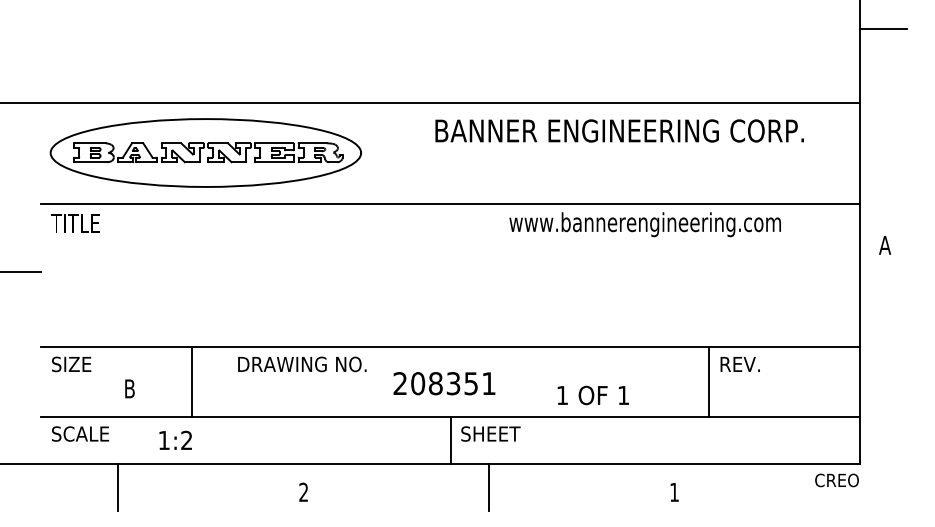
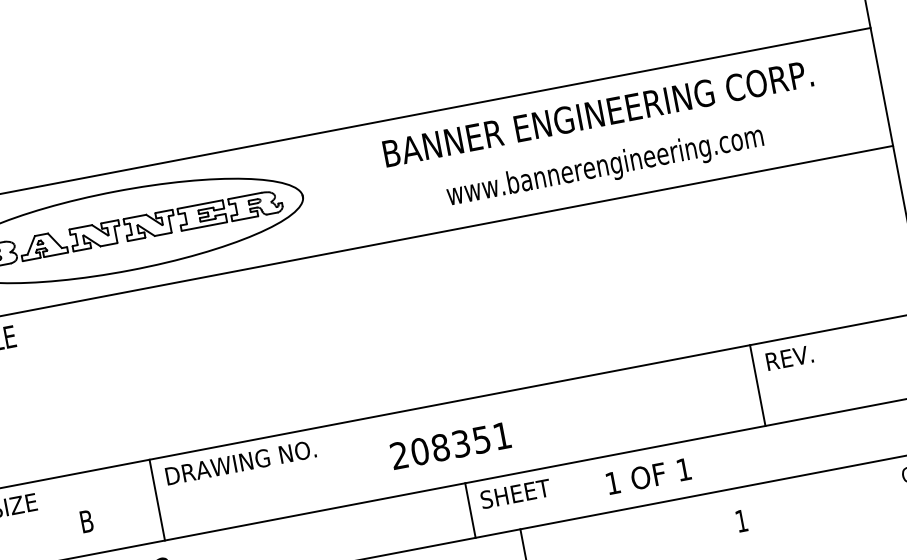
text: (644, 224) -> (604, 167), moved
text: (302, 364) -> (241, 462), moved
text: (592, 395) -> (647, 476), moved

